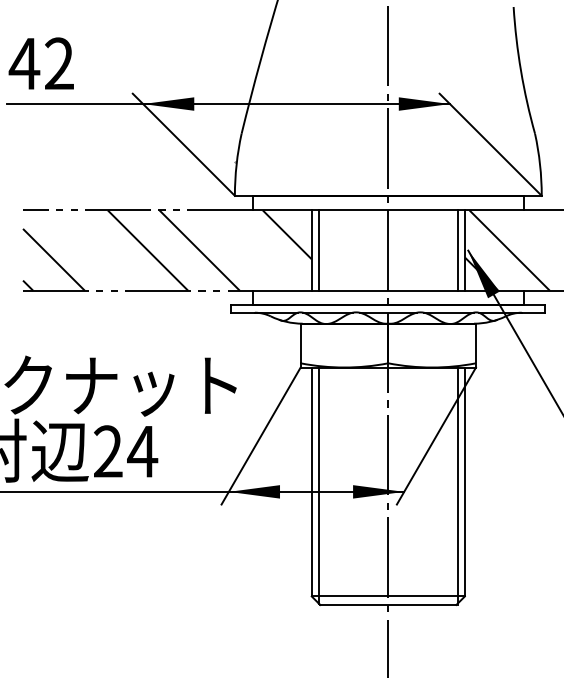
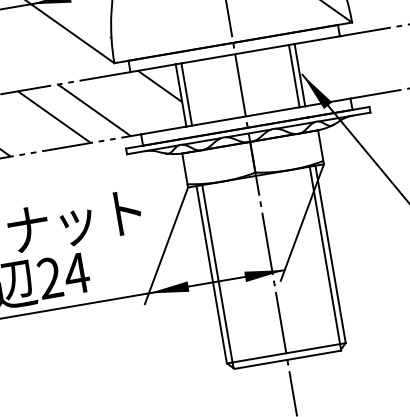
hatch: (507, 250) -> (332, 69), removed

